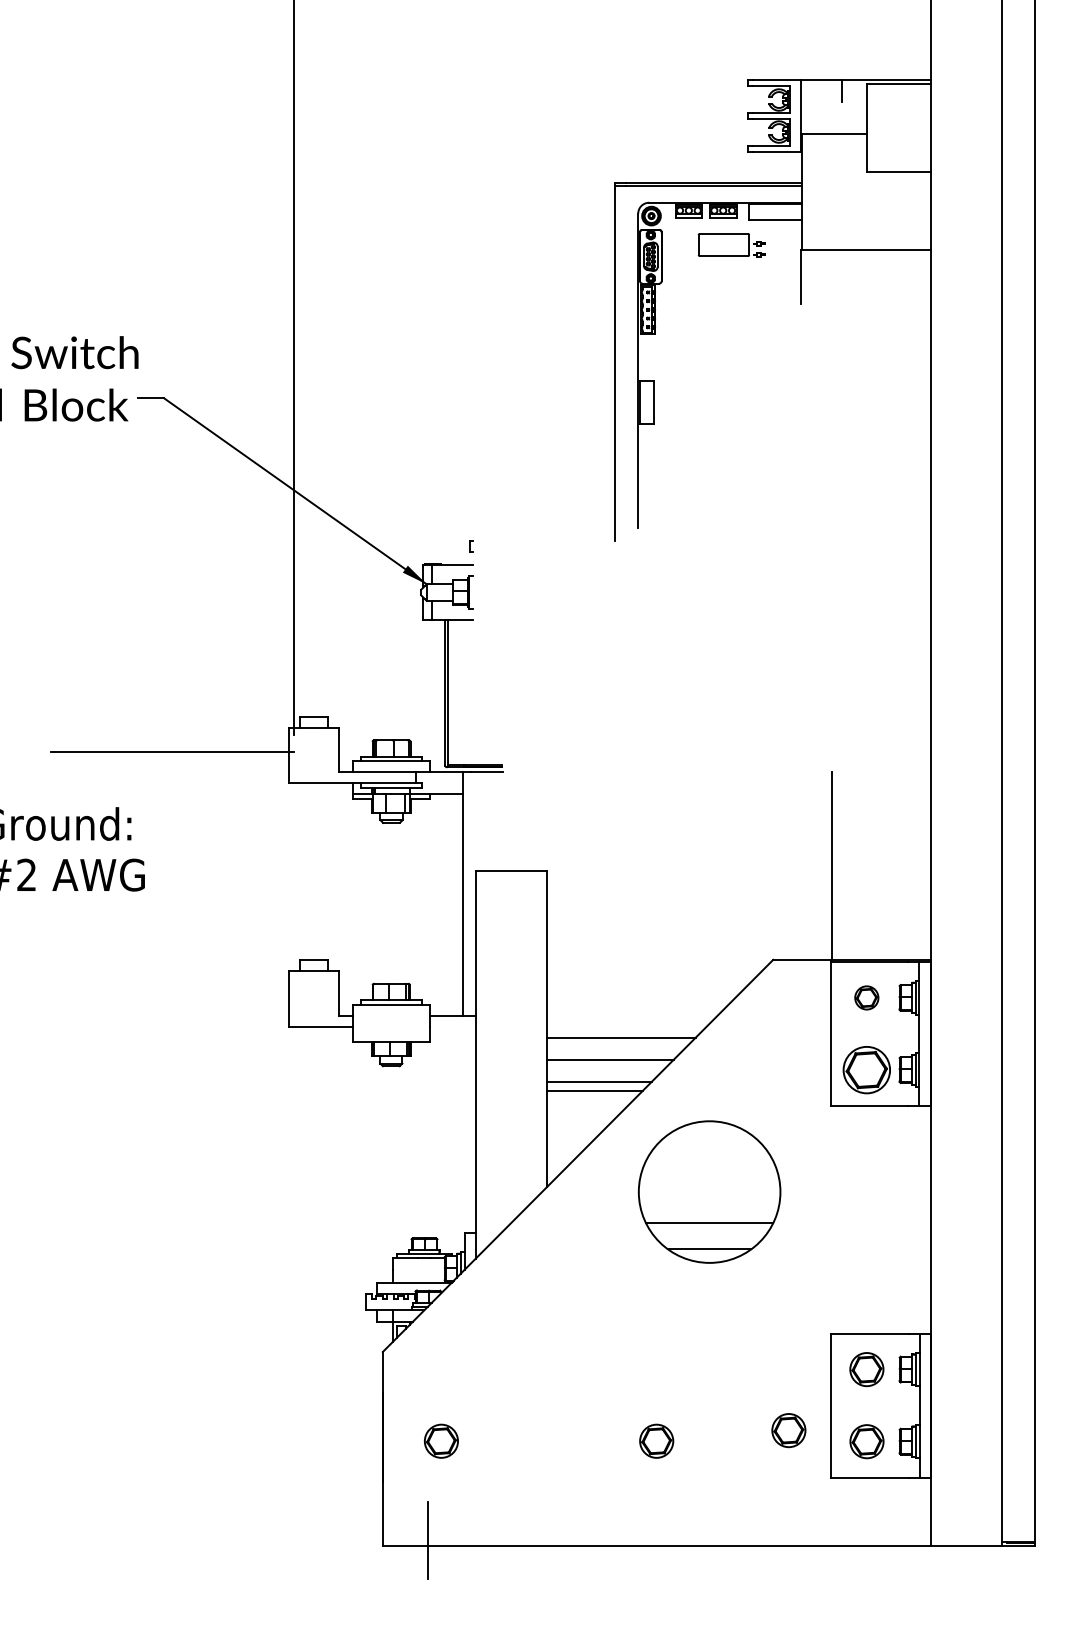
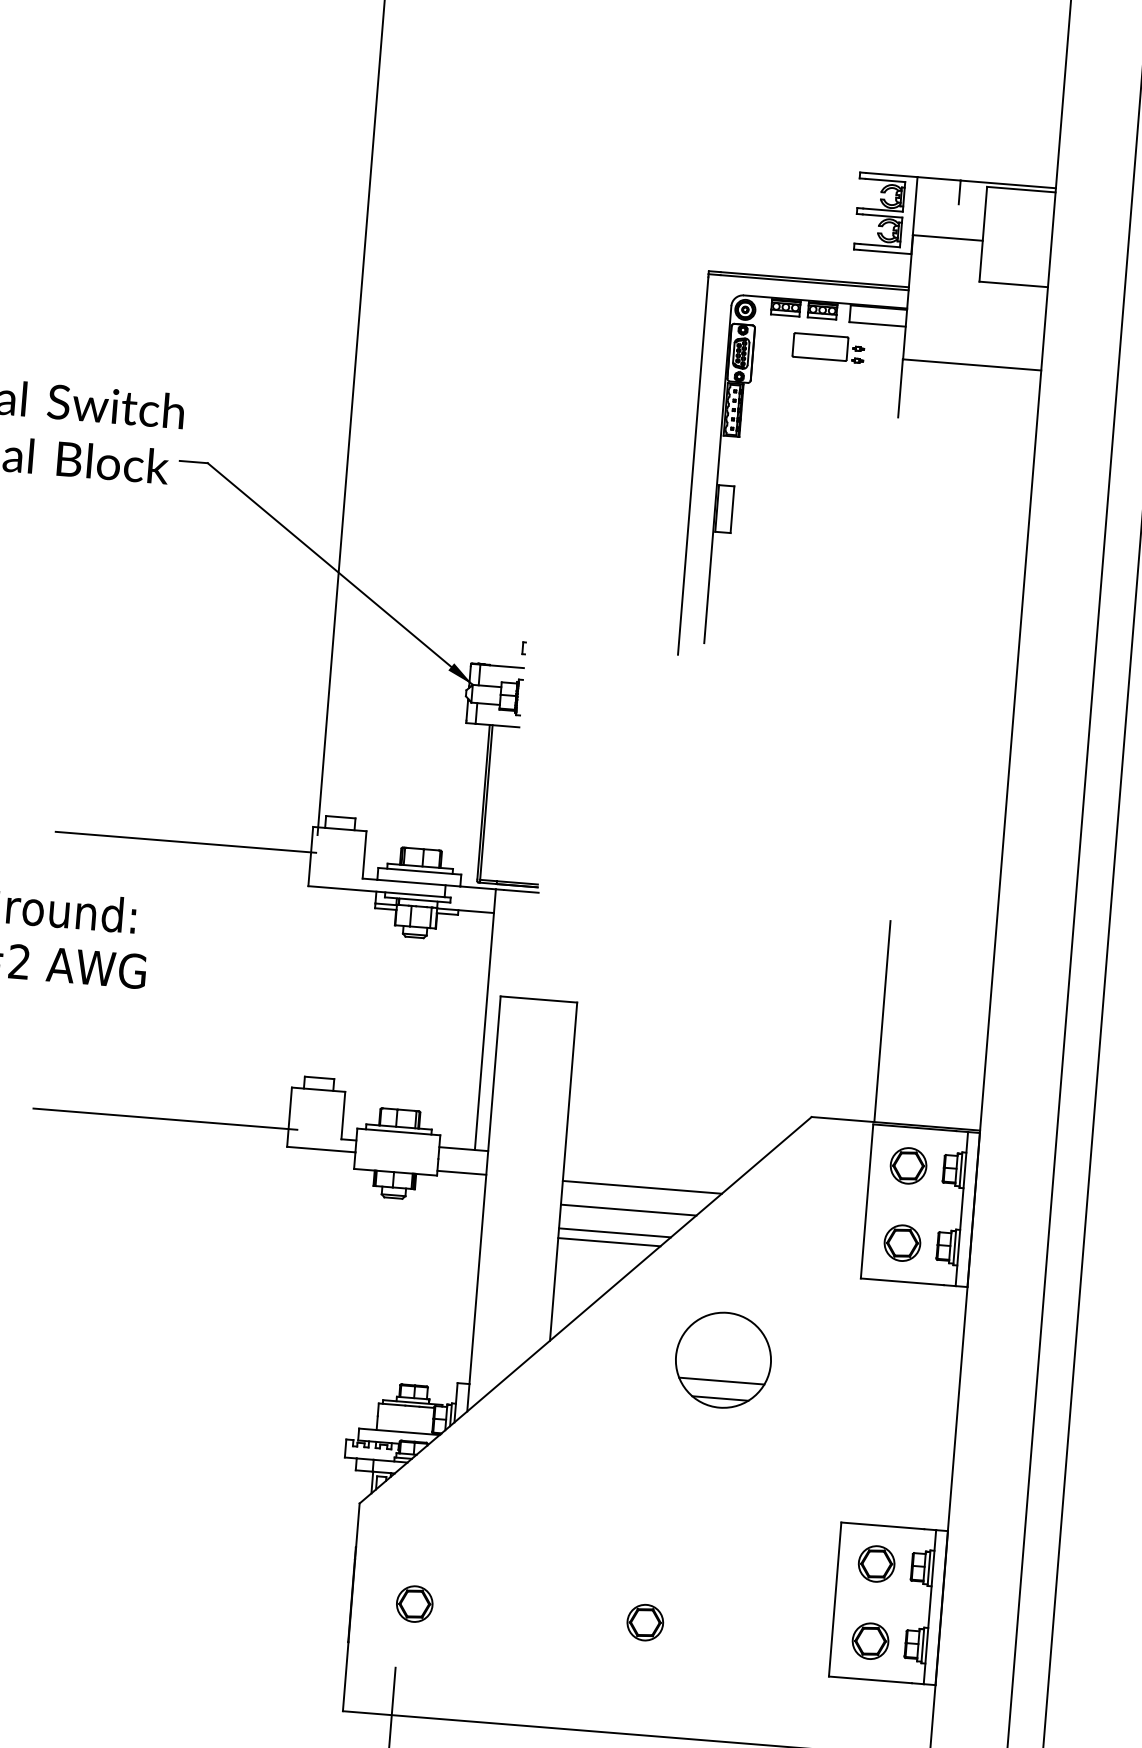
part: (866, 997) -> (908, 1165), size x1.43
line: (173, 1010) -> (164, 1119), added
line: (452, 1037) -> (461, 1172), added
part: (866, 1069) -> (902, 1242), size x0.71
part: (709, 1191) -> (723, 1359), size x0.62
part: (788, 1430) -> (787, 1622), removed

